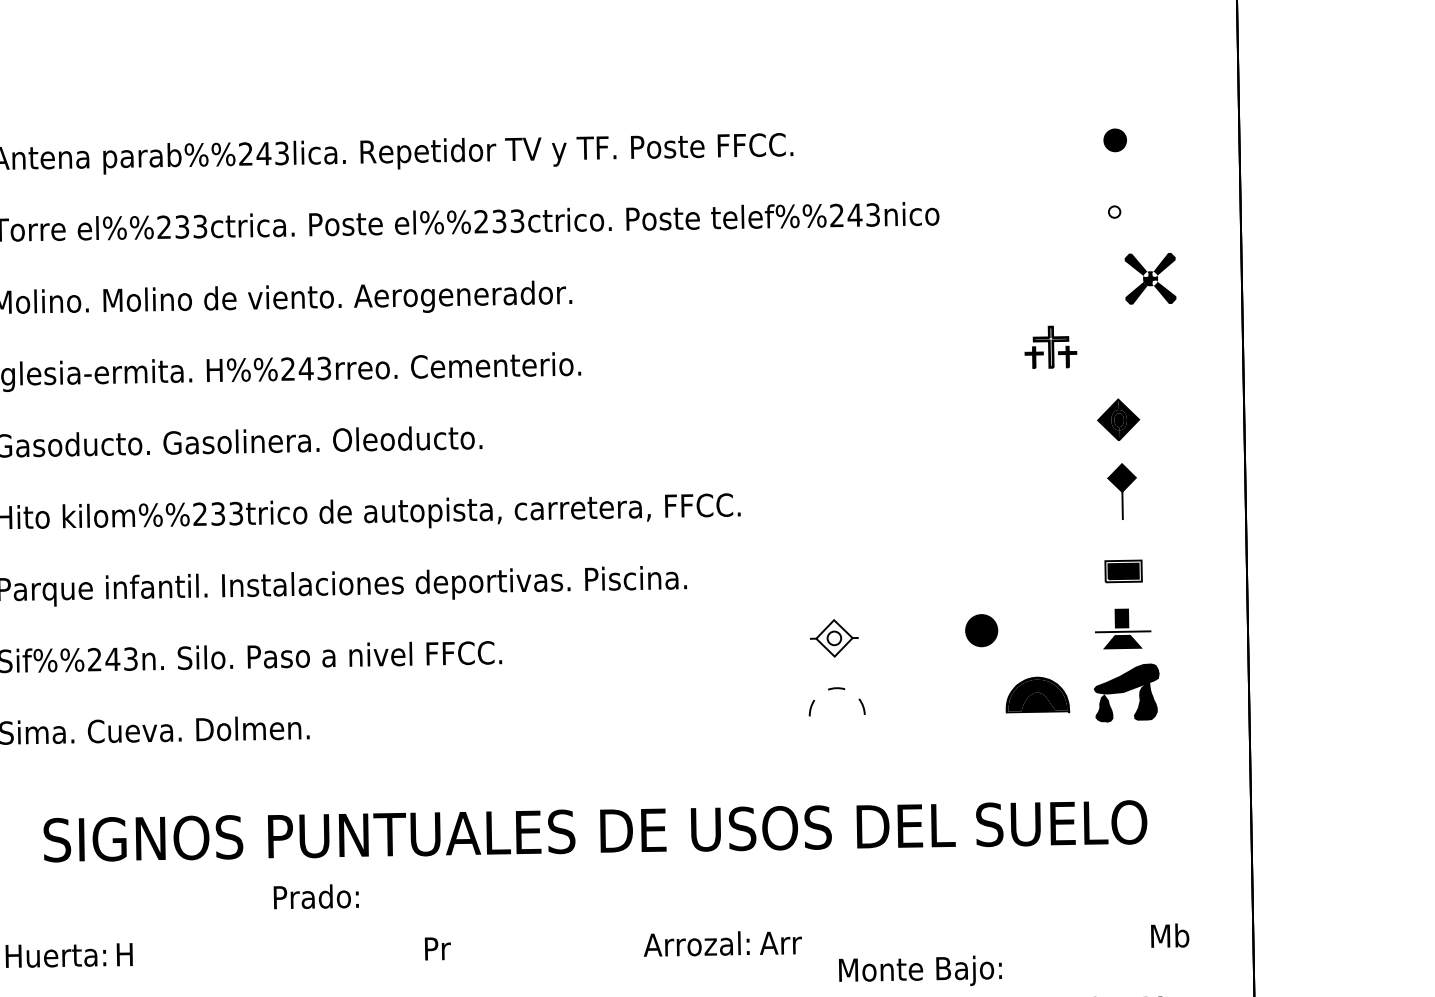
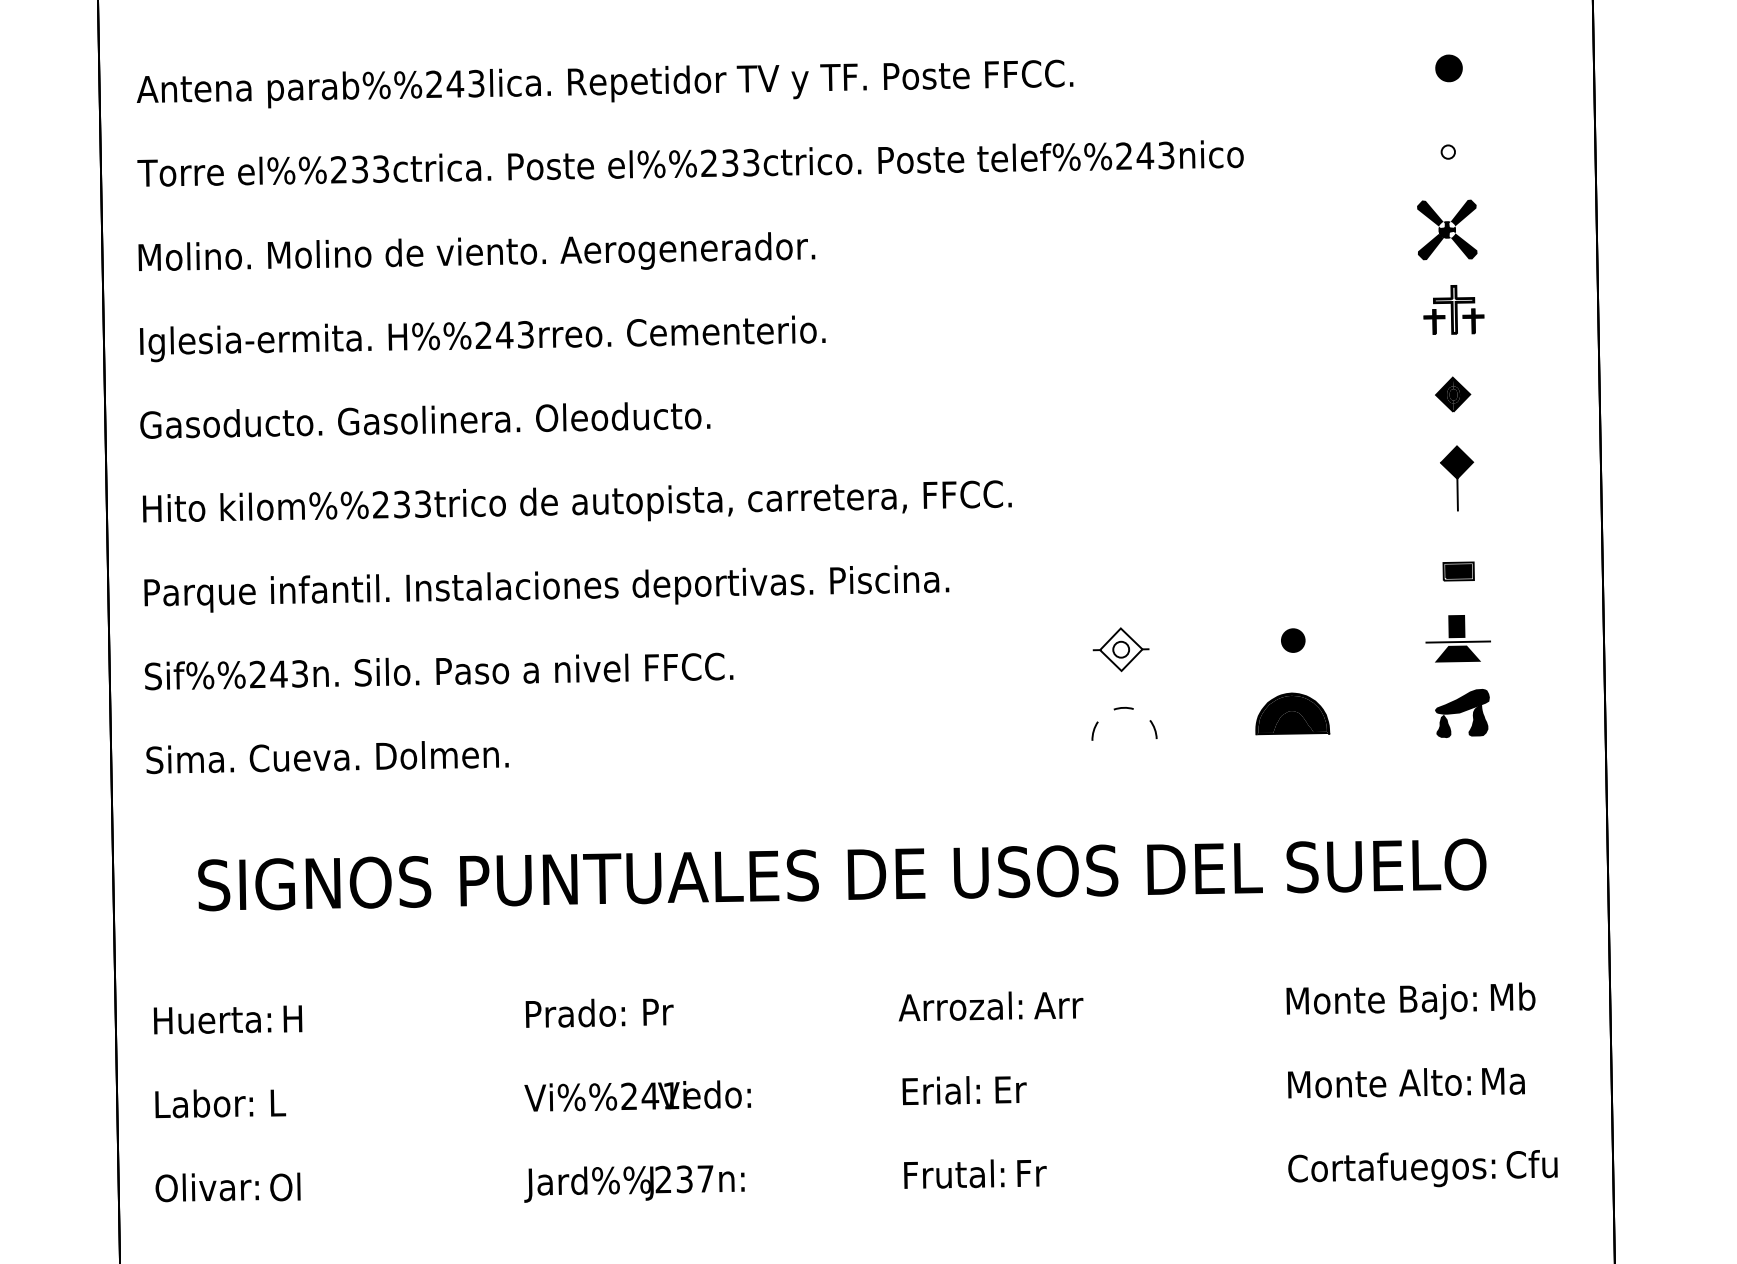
part: (1150, 278) -> (1447, 229), moved
part: (1050, 346) -> (1453, 309), moved
part: (1119, 419) -> (1453, 394), size x0.71
part: (1123, 571) -> (1458, 571), size x0.71
part: (981, 630) -> (1293, 640), size x0.62
part: (1126, 693) -> (1462, 713), size x0.71
part: (1037, 694) -> (1292, 713), moved
text: (316, 896) -> (575, 1012), moved
text: (920, 970) -> (1381, 1001), moved

